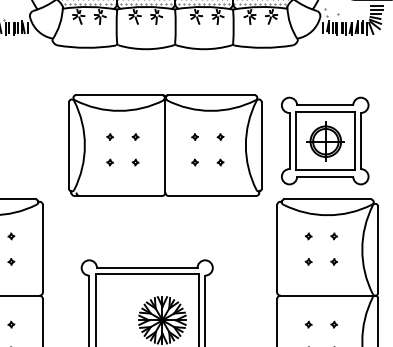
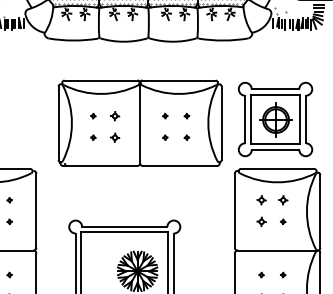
part: (135, 136) -> (114, 115), size x1.6
part: (135, 162) -> (114, 137), size x1.6
part: (308, 236) -> (261, 200), size x1.6
part: (333, 236) -> (282, 200), size x1.6
part: (308, 261) -> (261, 221), size x1.6

